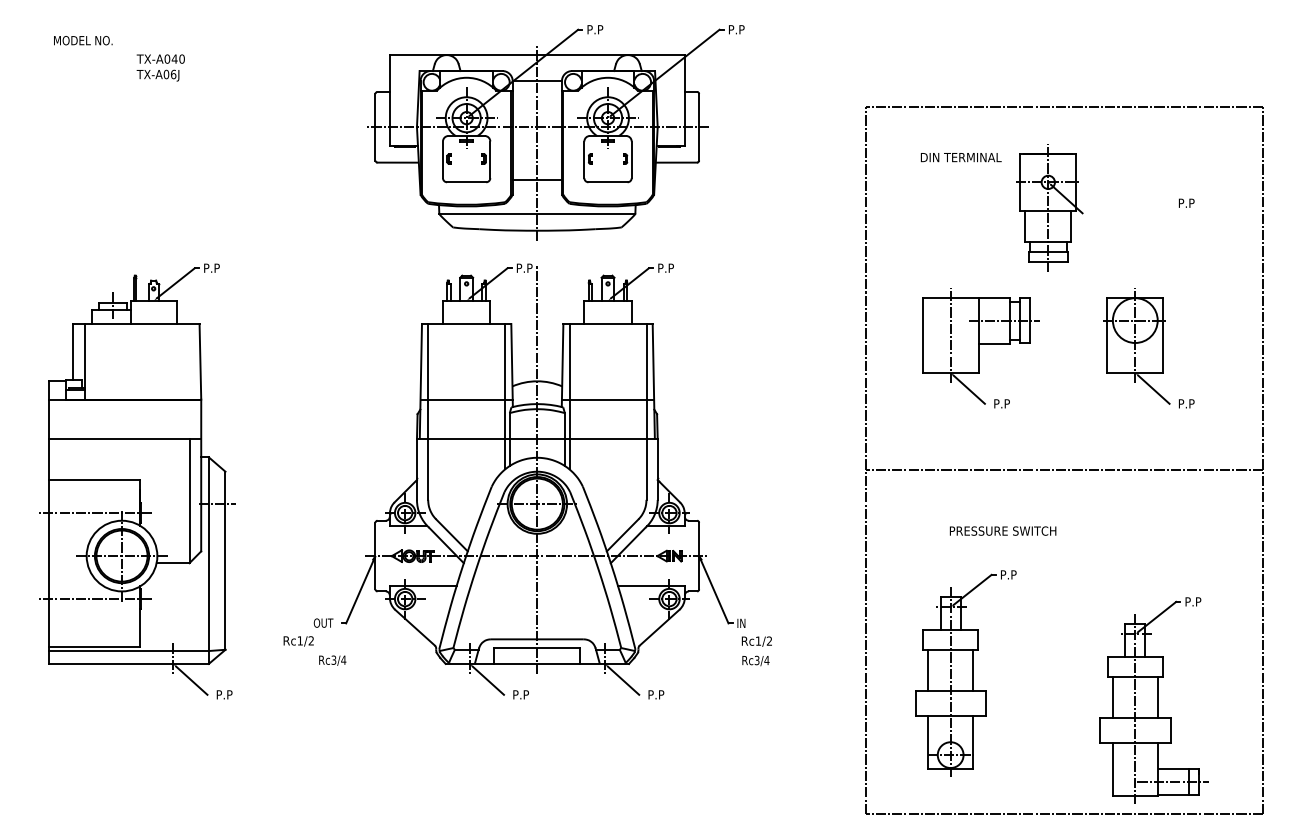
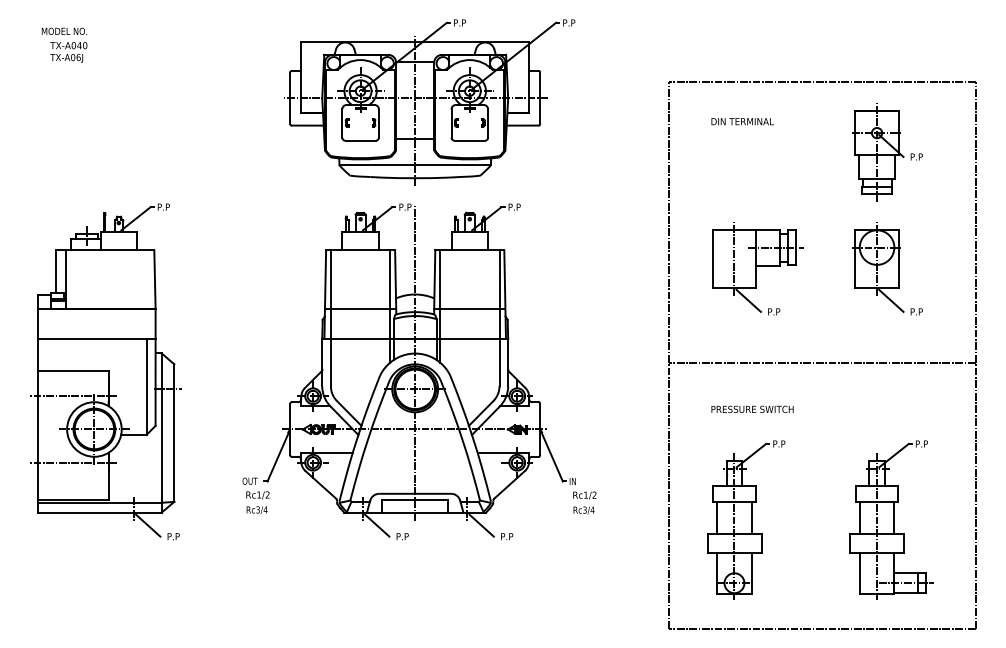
text: (160, 67) -> (68, 52), moved
part: (1049, 207) -> (878, 152), moved
text: (1002, 530) -> (752, 408), moved
text: (298, 641) -> (257, 495), moved
part: (1153, 700) -> (891, 520), moved

